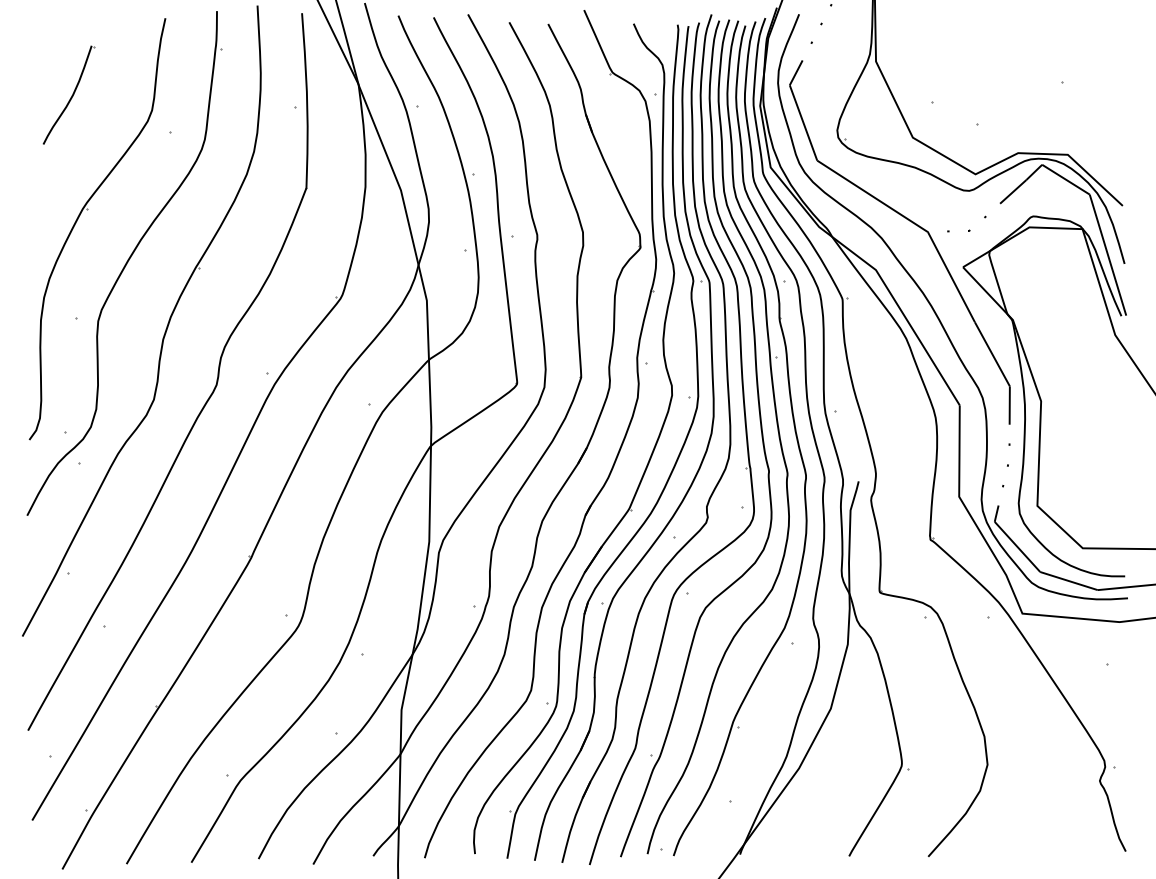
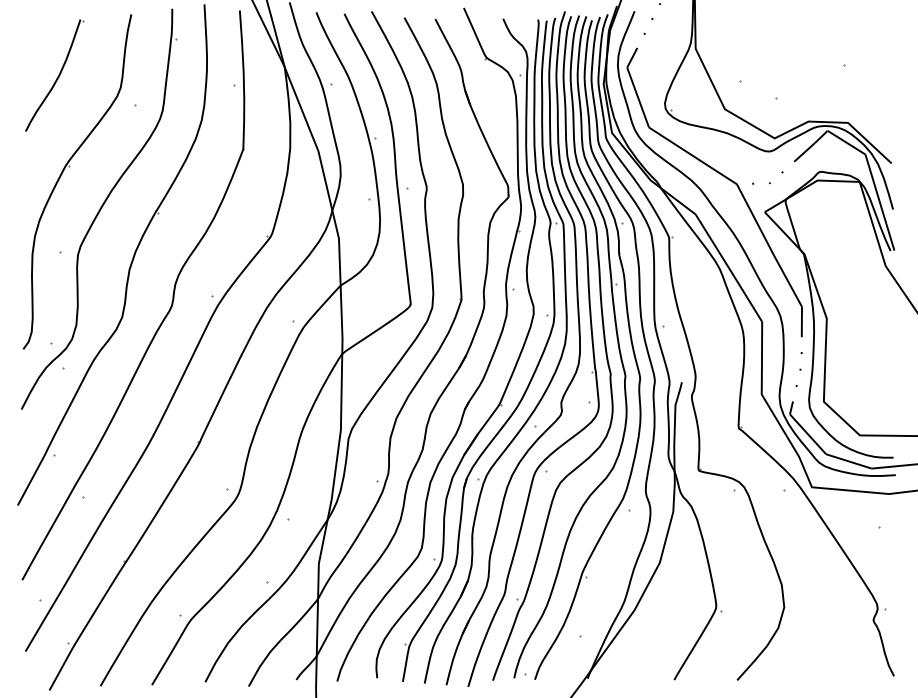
part: (68, 94) -> (54, 75), size x1.43

